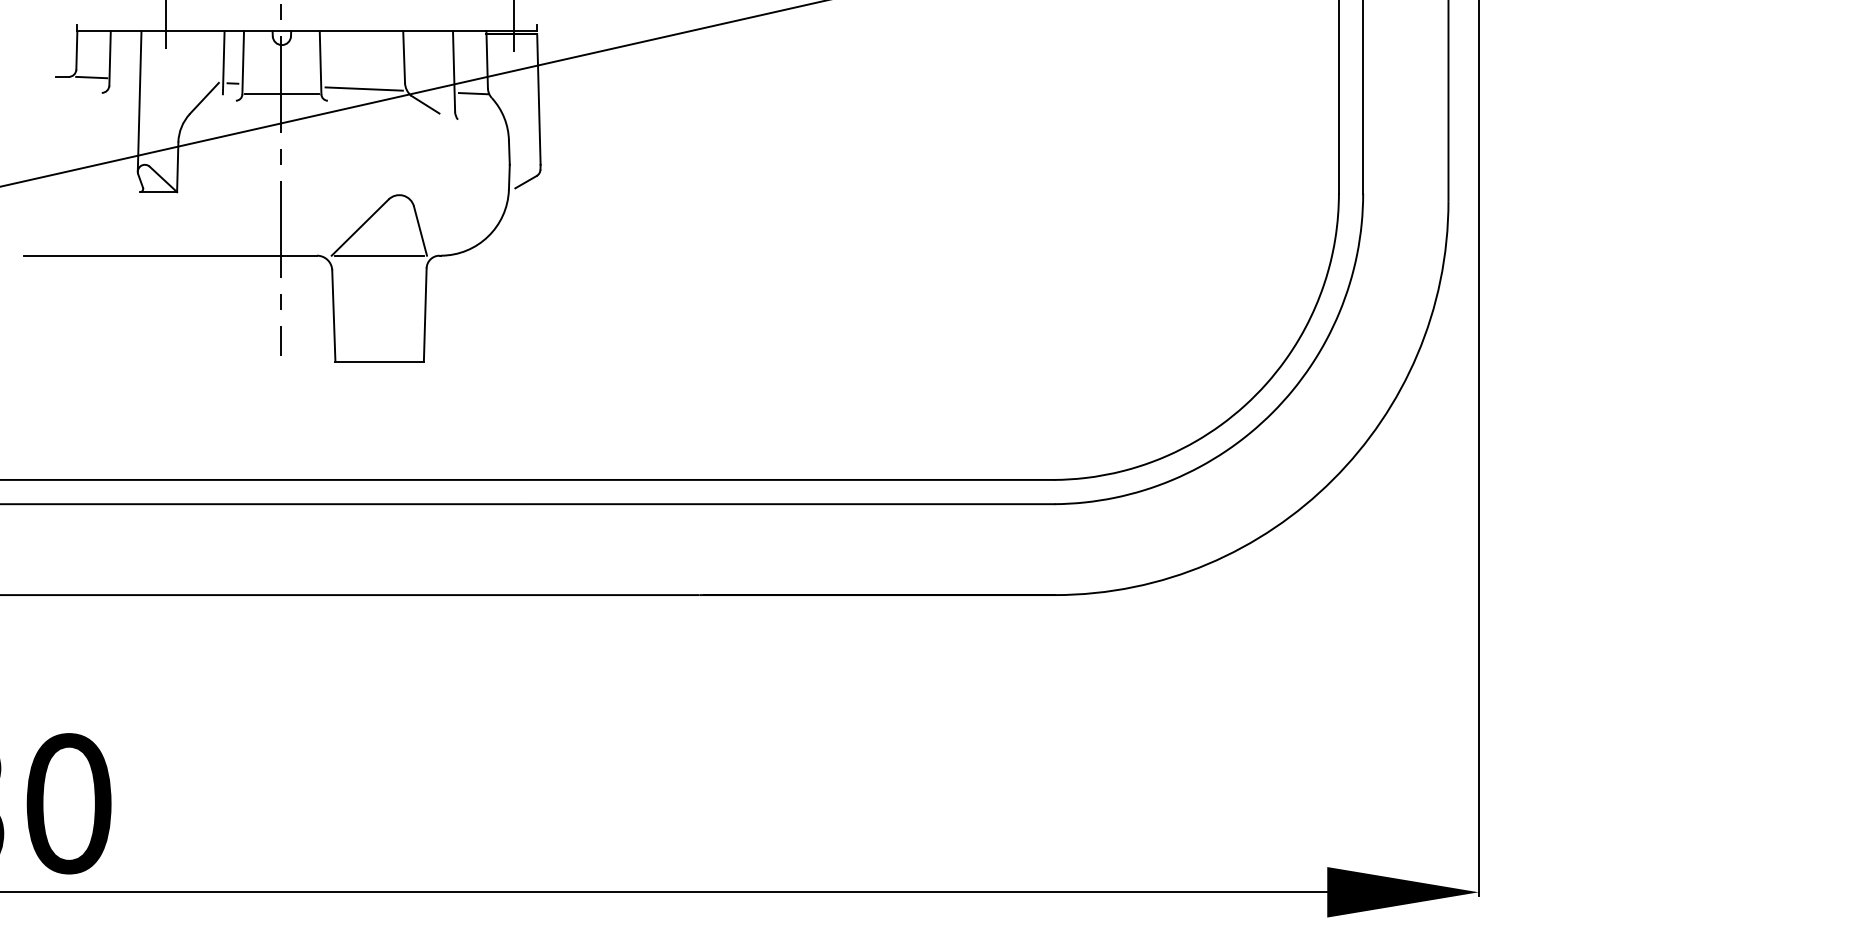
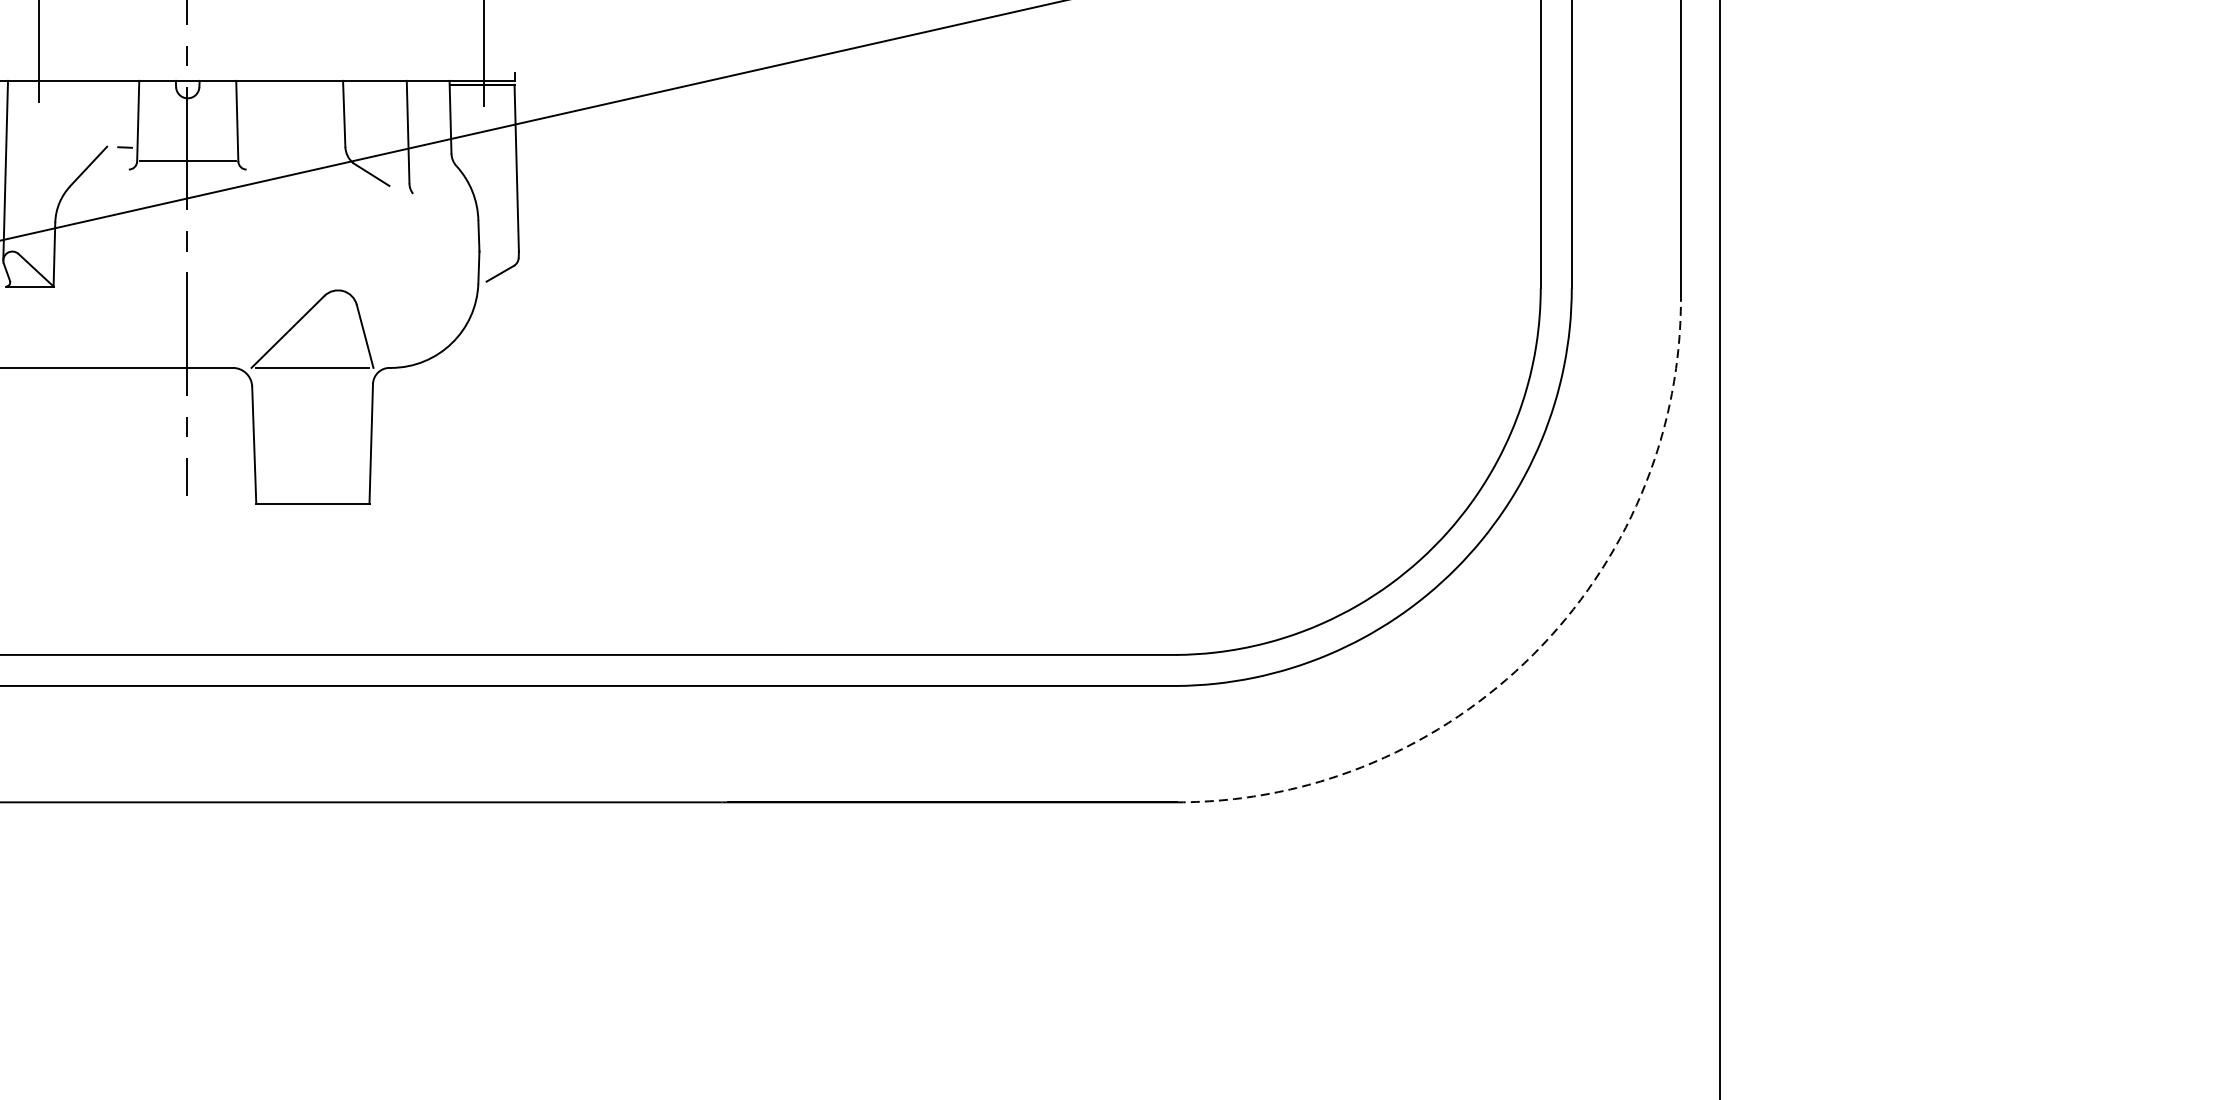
line: (223, 62) -> (113, 120), removed
line: (363, 88) -> (292, 153), removed
line: (473, 93) -> (433, 160), removed
arc: (1333, 479) -> (1533, 654), solid -> dashed

